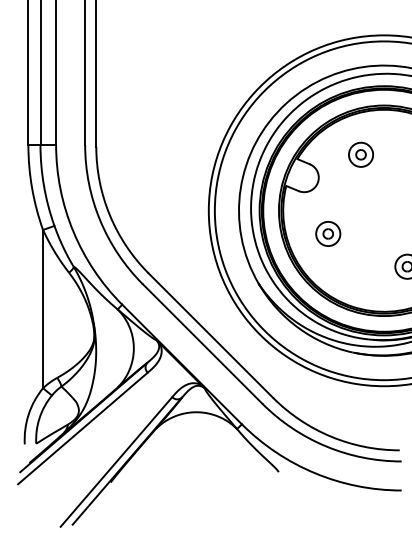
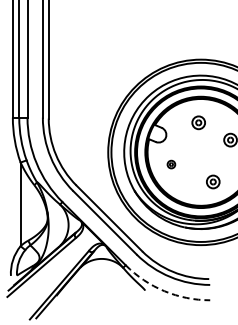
part: (360, 154) -> (198, 122), moved
part: (328, 233) -> (171, 164), size x0.6
arc: (315, 473) -> (164, 291), solid -> dashed

